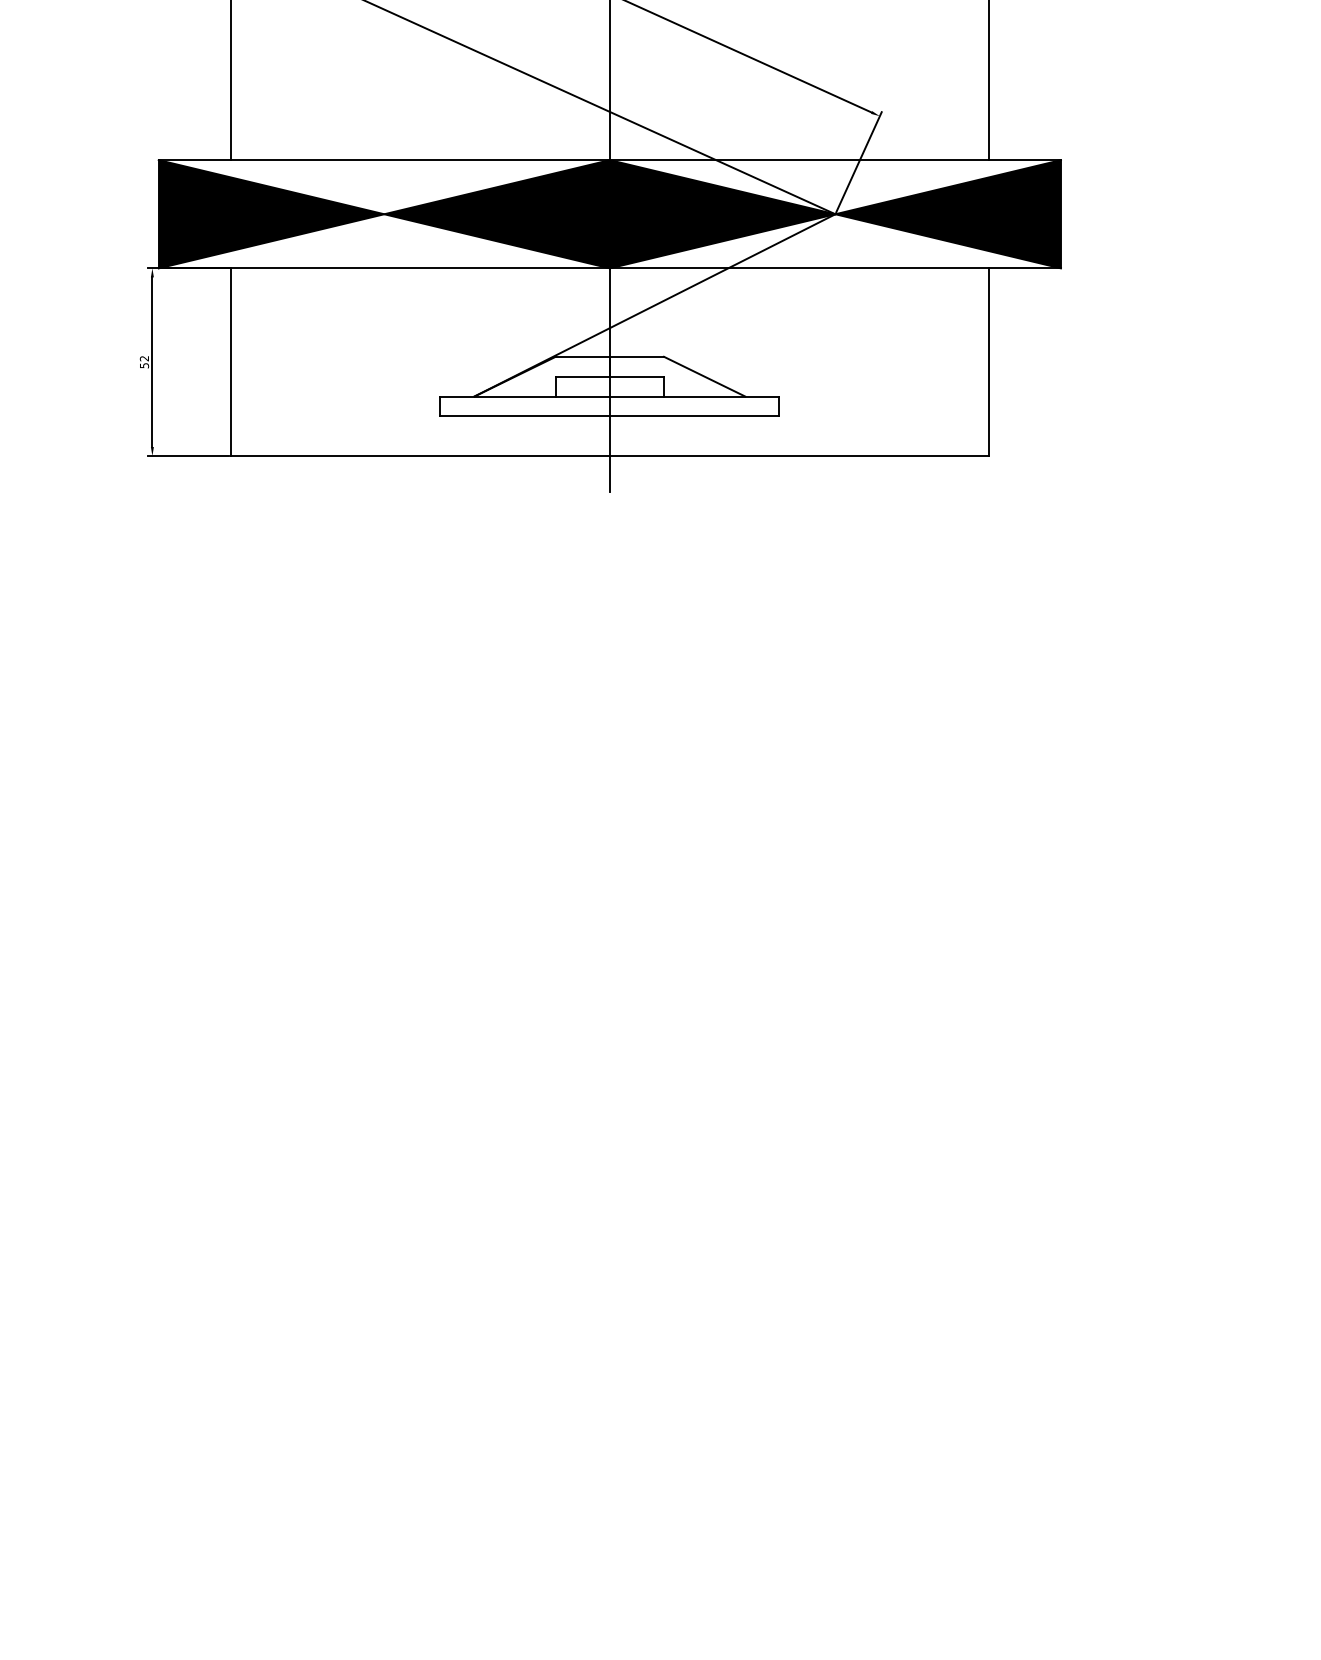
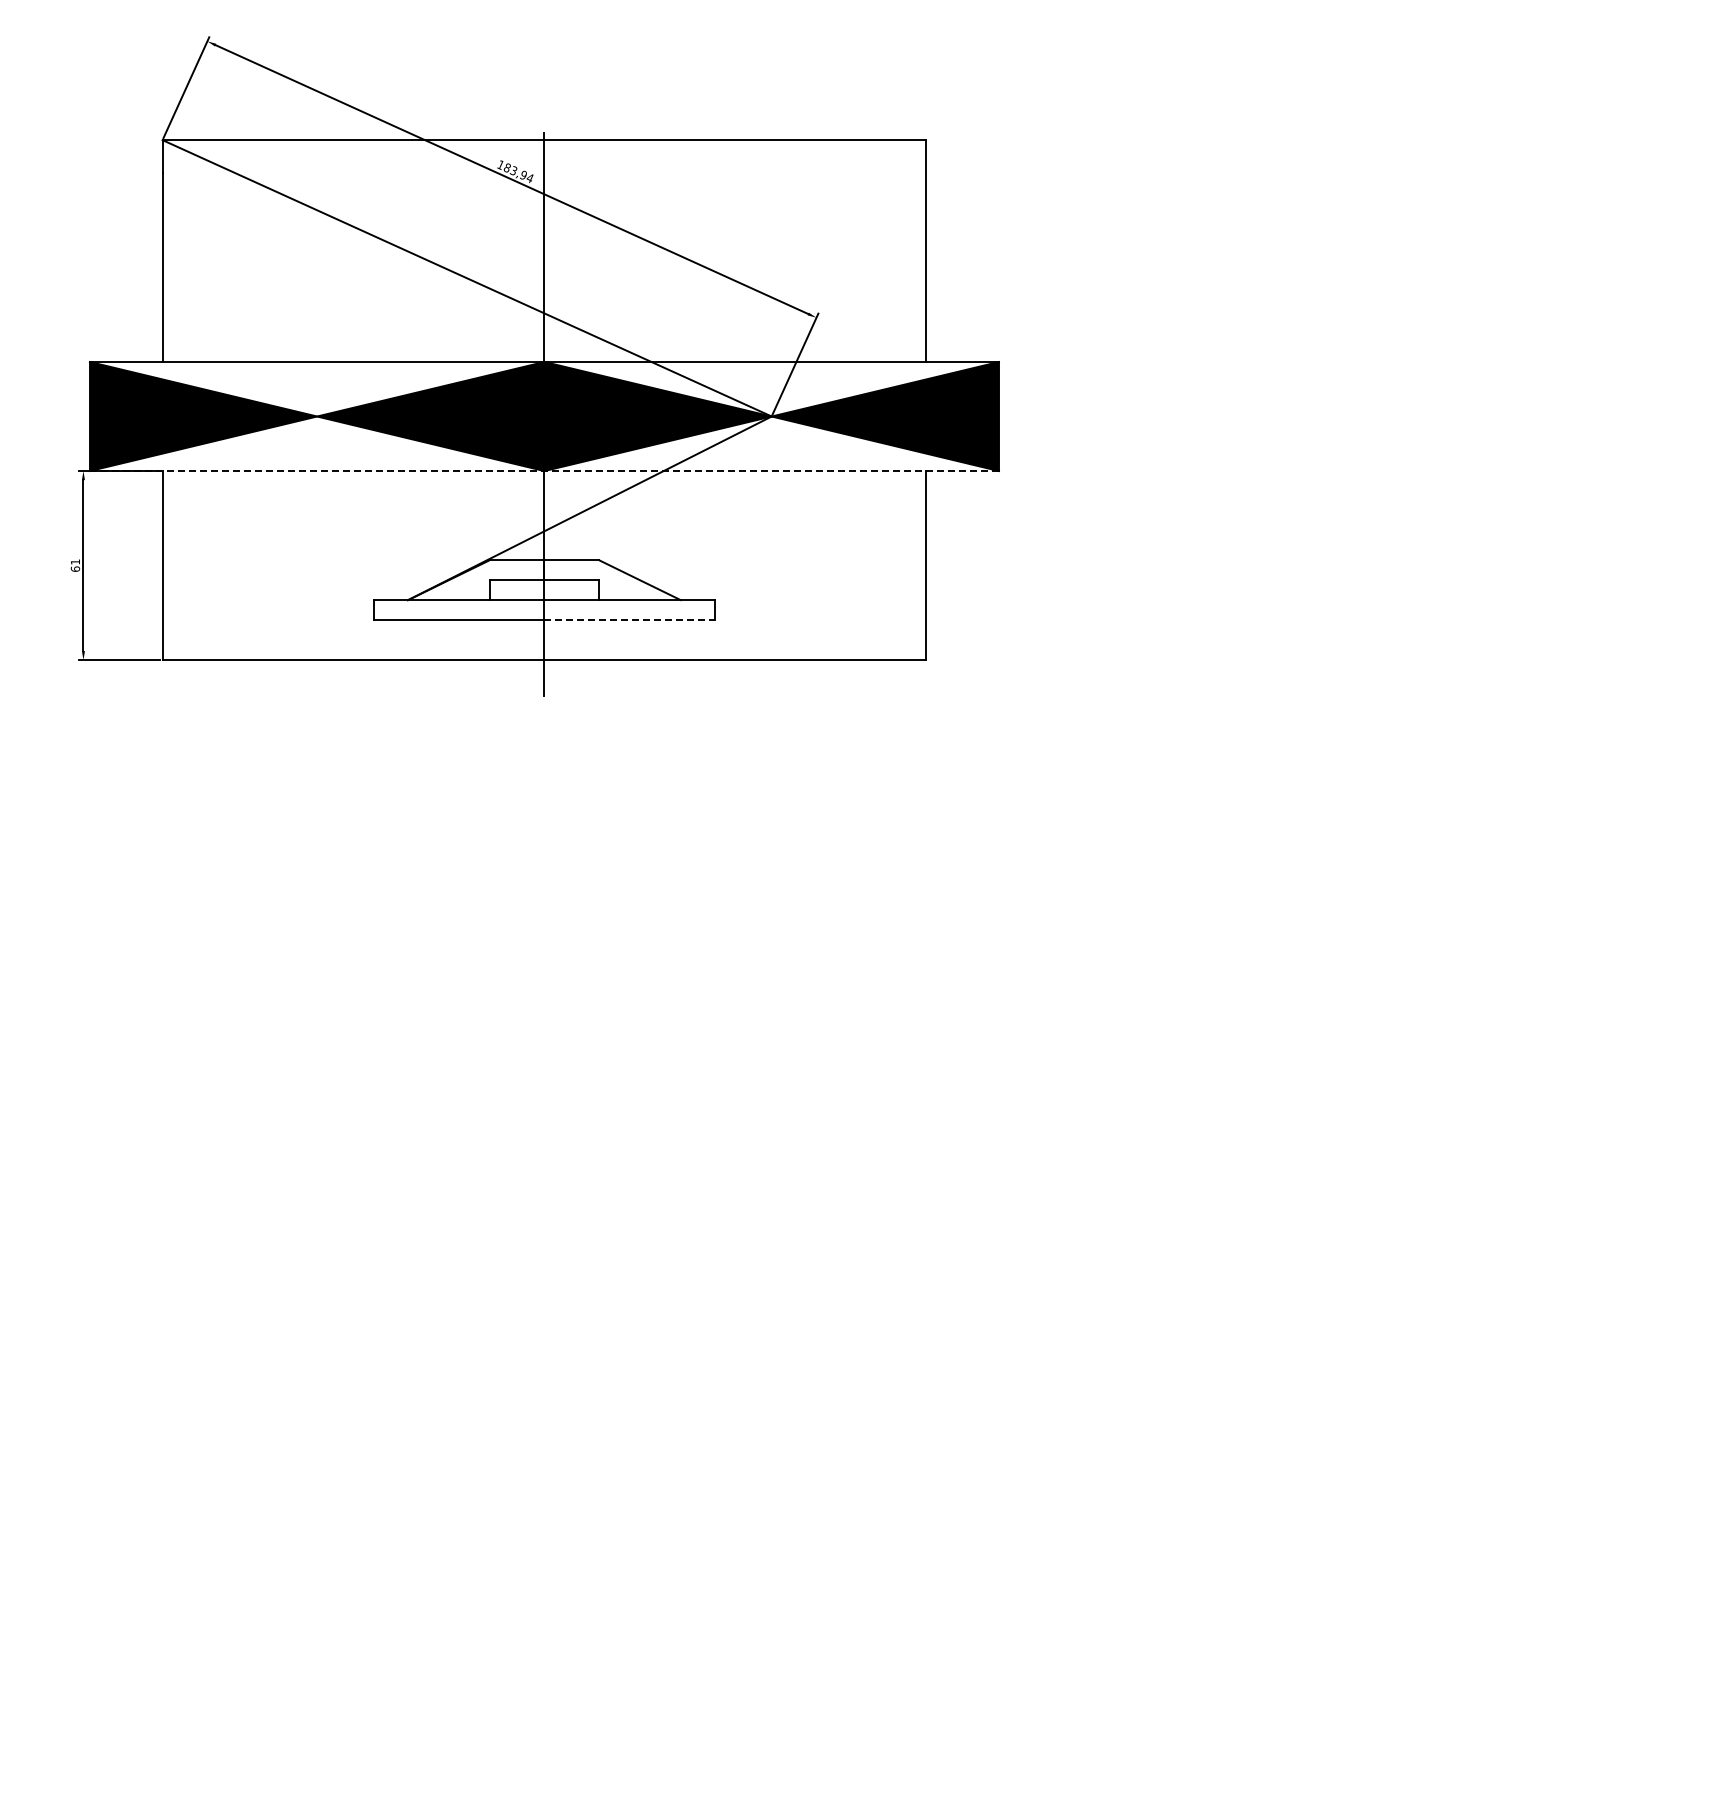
line: (609, 268) -> (544, 471), solid -> dashed
text: (144, 362) -> (75, 565), 52 -> 61
line: (695, 416) -> (630, 620), solid -> dashed

